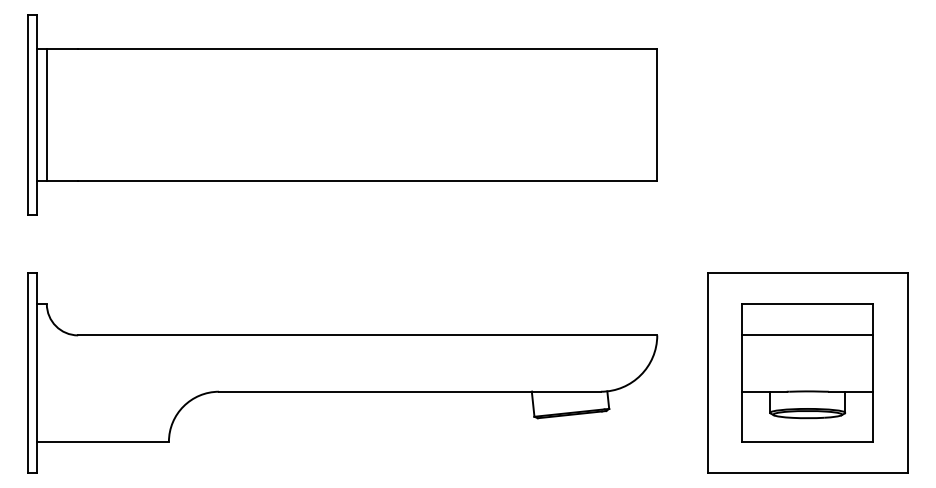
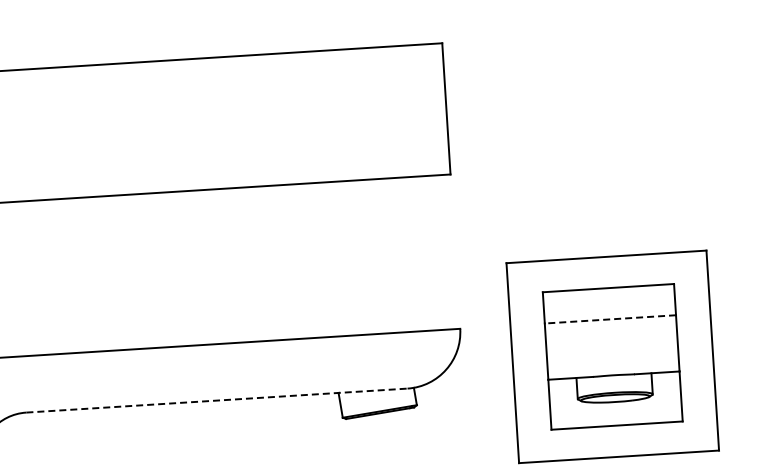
line: (807, 335) -> (610, 319), solid -> dashed
line: (409, 391) -> (216, 400), solid -> dashed

